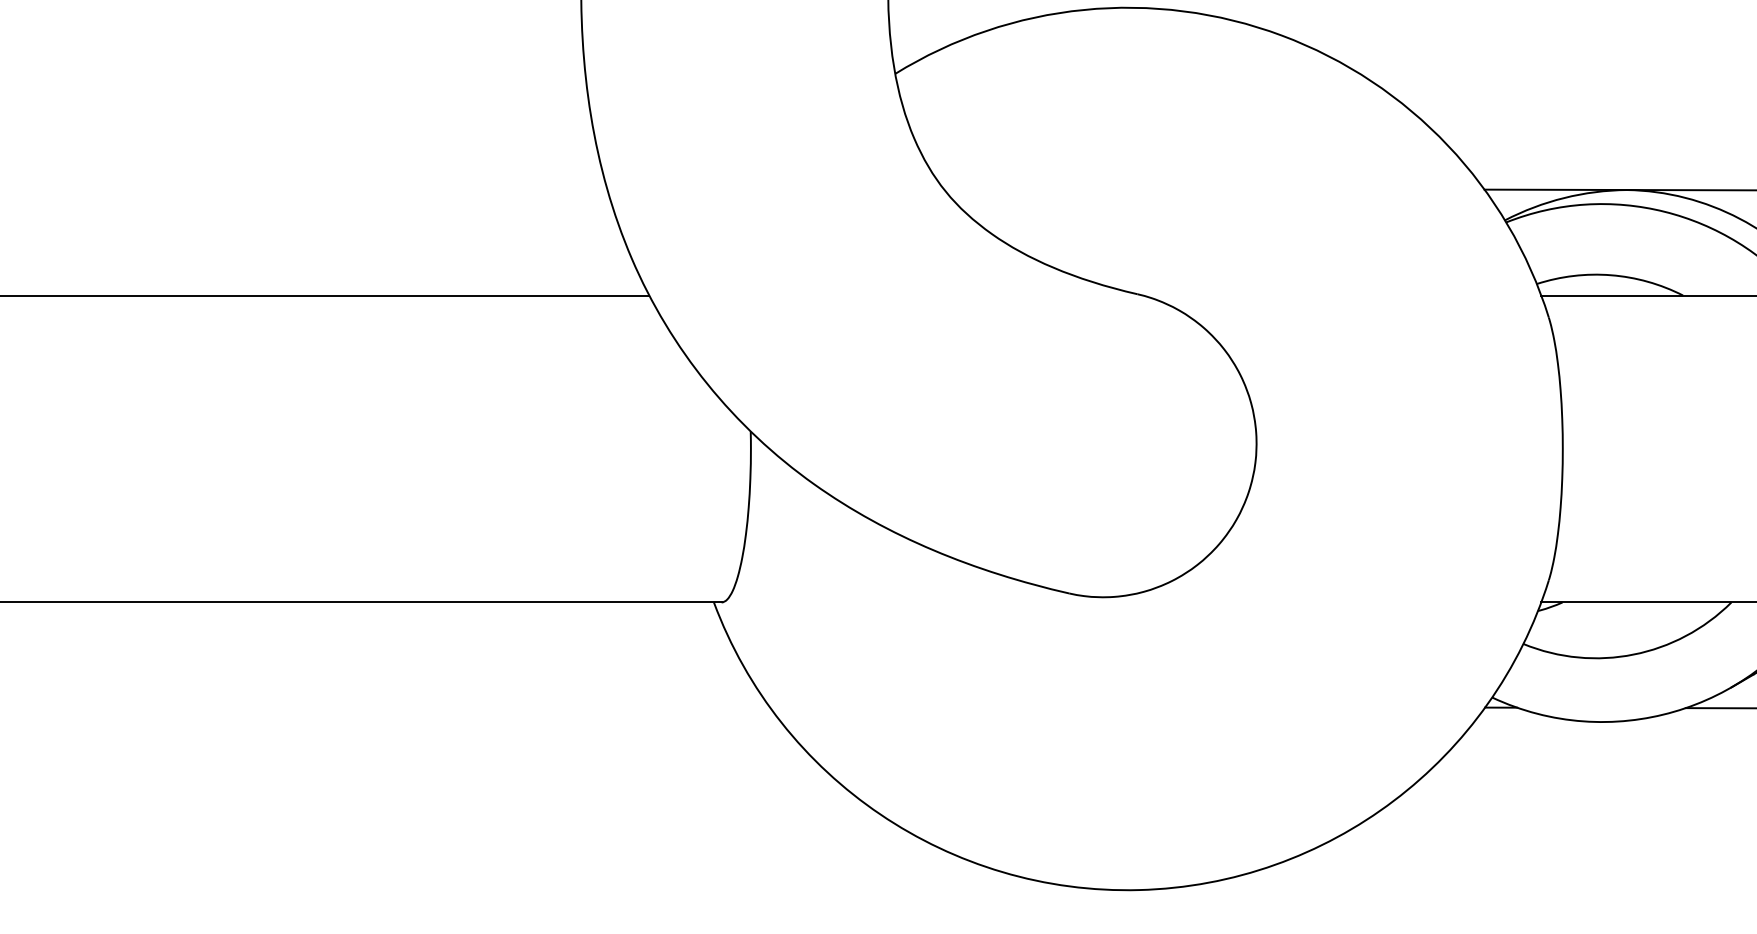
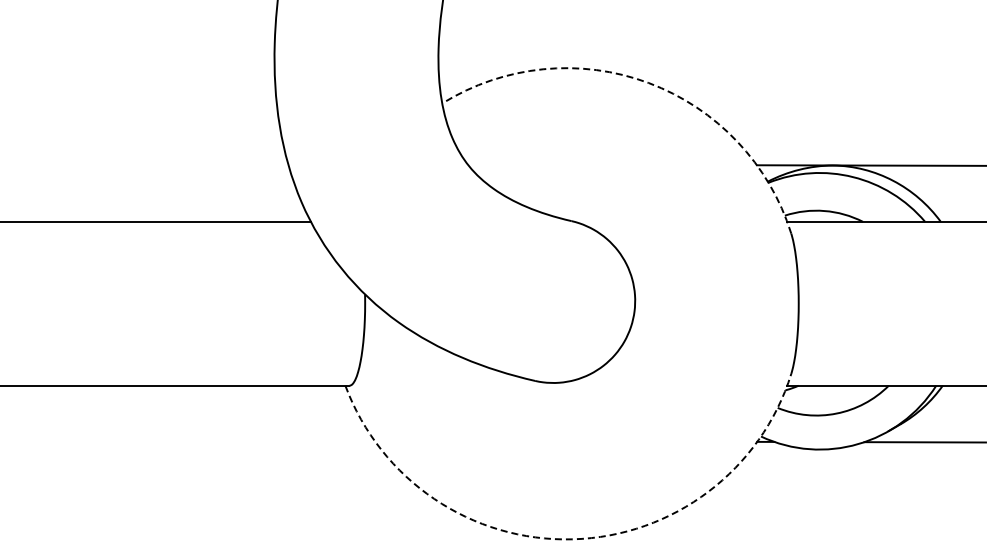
arc: (1281, 36) -> (648, 83), solid -> dashed
arc: (1139, 890) -> (572, 539), solid -> dashed

